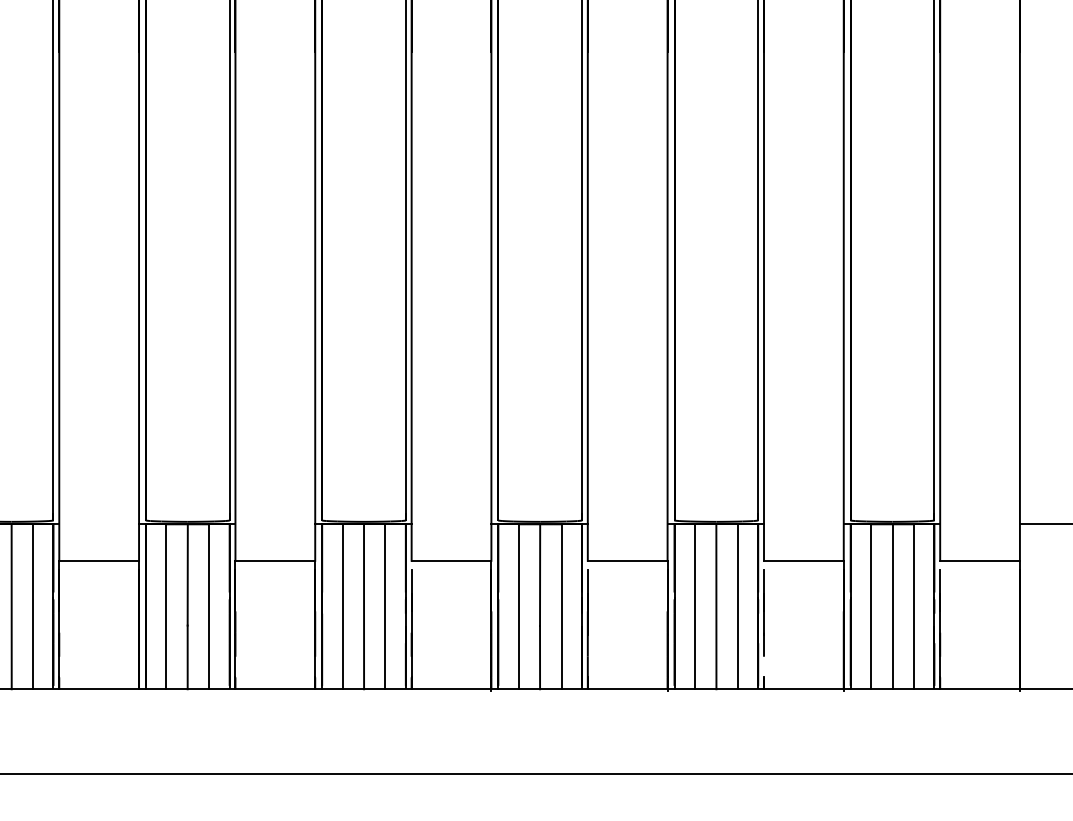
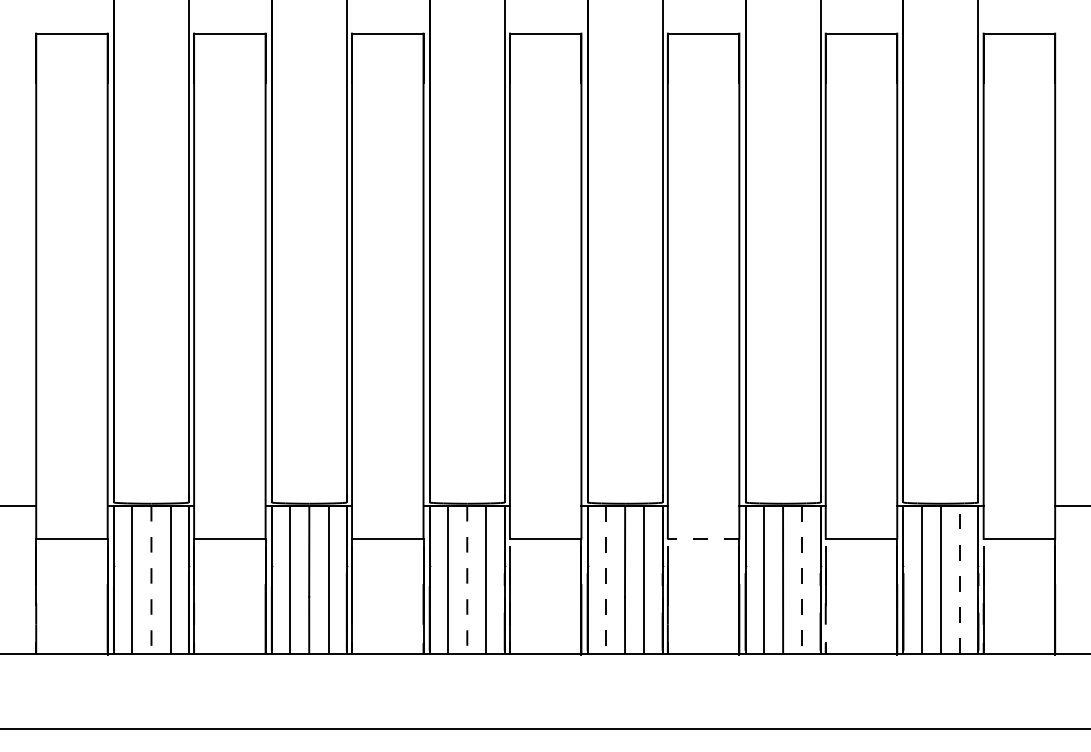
line: (627, 560) -> (703, 538), solid -> dashed
line: (11, 606) -> (151, 579), solid -> dashed
line: (364, 606) -> (467, 579), solid -> dashed
line: (518, 606) -> (605, 579), solid -> dashed
line: (738, 606) -> (802, 579), solid -> dashed
line: (914, 606) -> (960, 579), solid -> dashed

